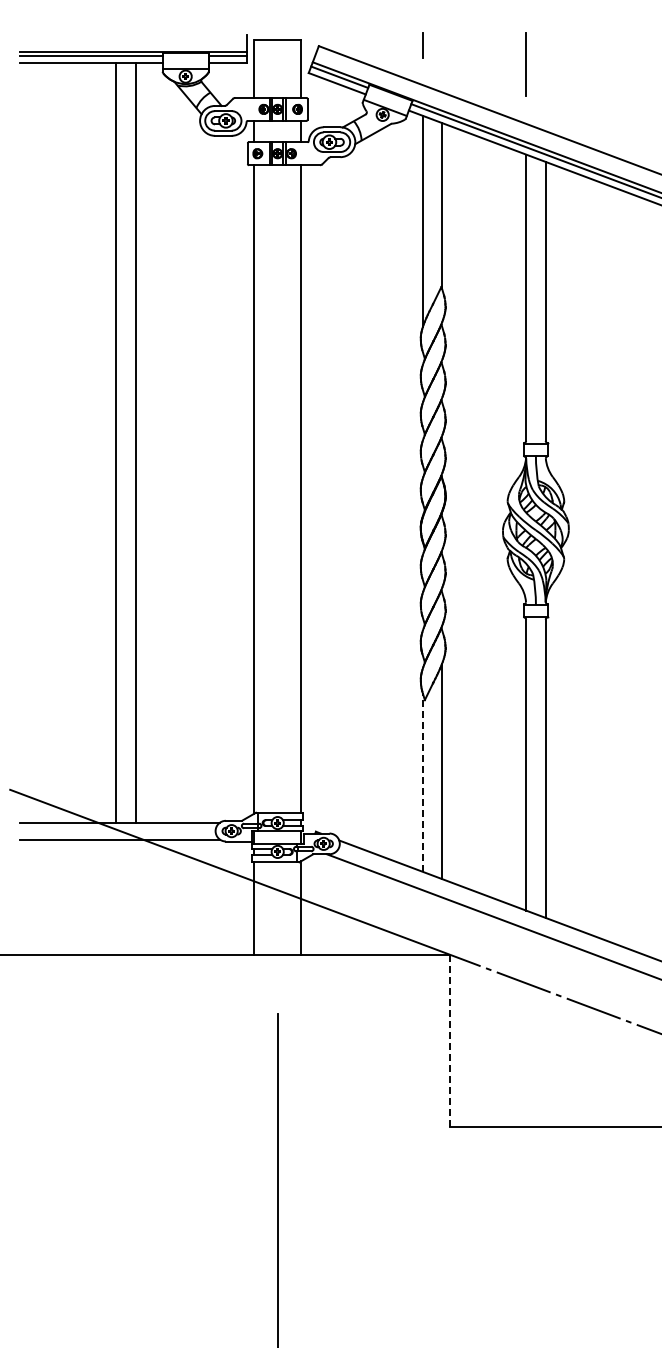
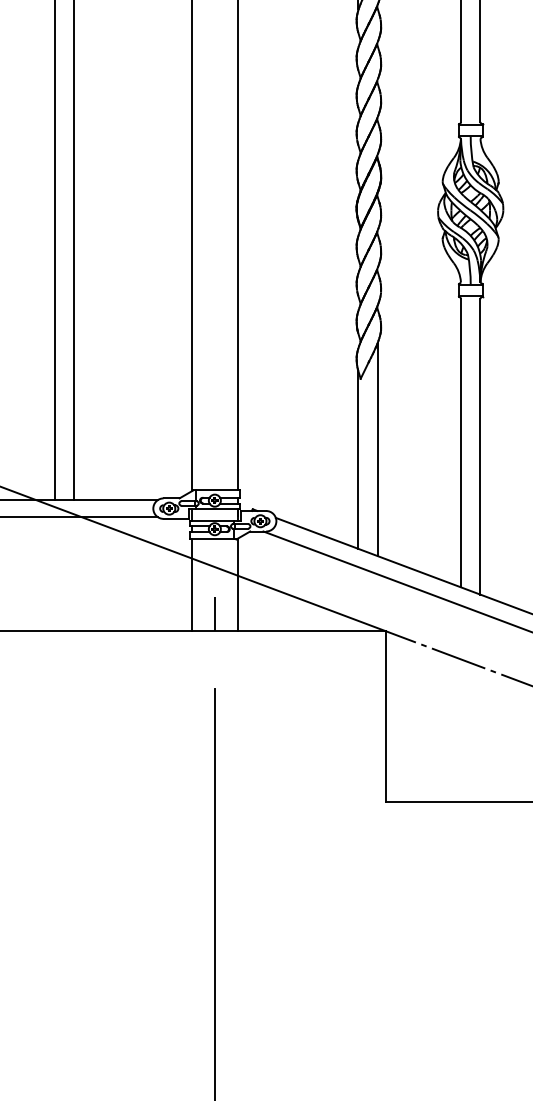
line: (422, 782) -> (358, 460), dashed -> solid
line: (277, 937) -> (214, 614), added
line: (450, 1040) -> (386, 716), dashed -> solid

